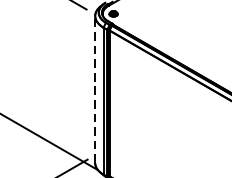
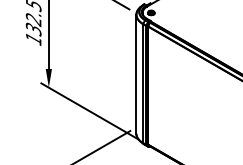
line: (95, 88) -> (136, 73), dashed -> solid

